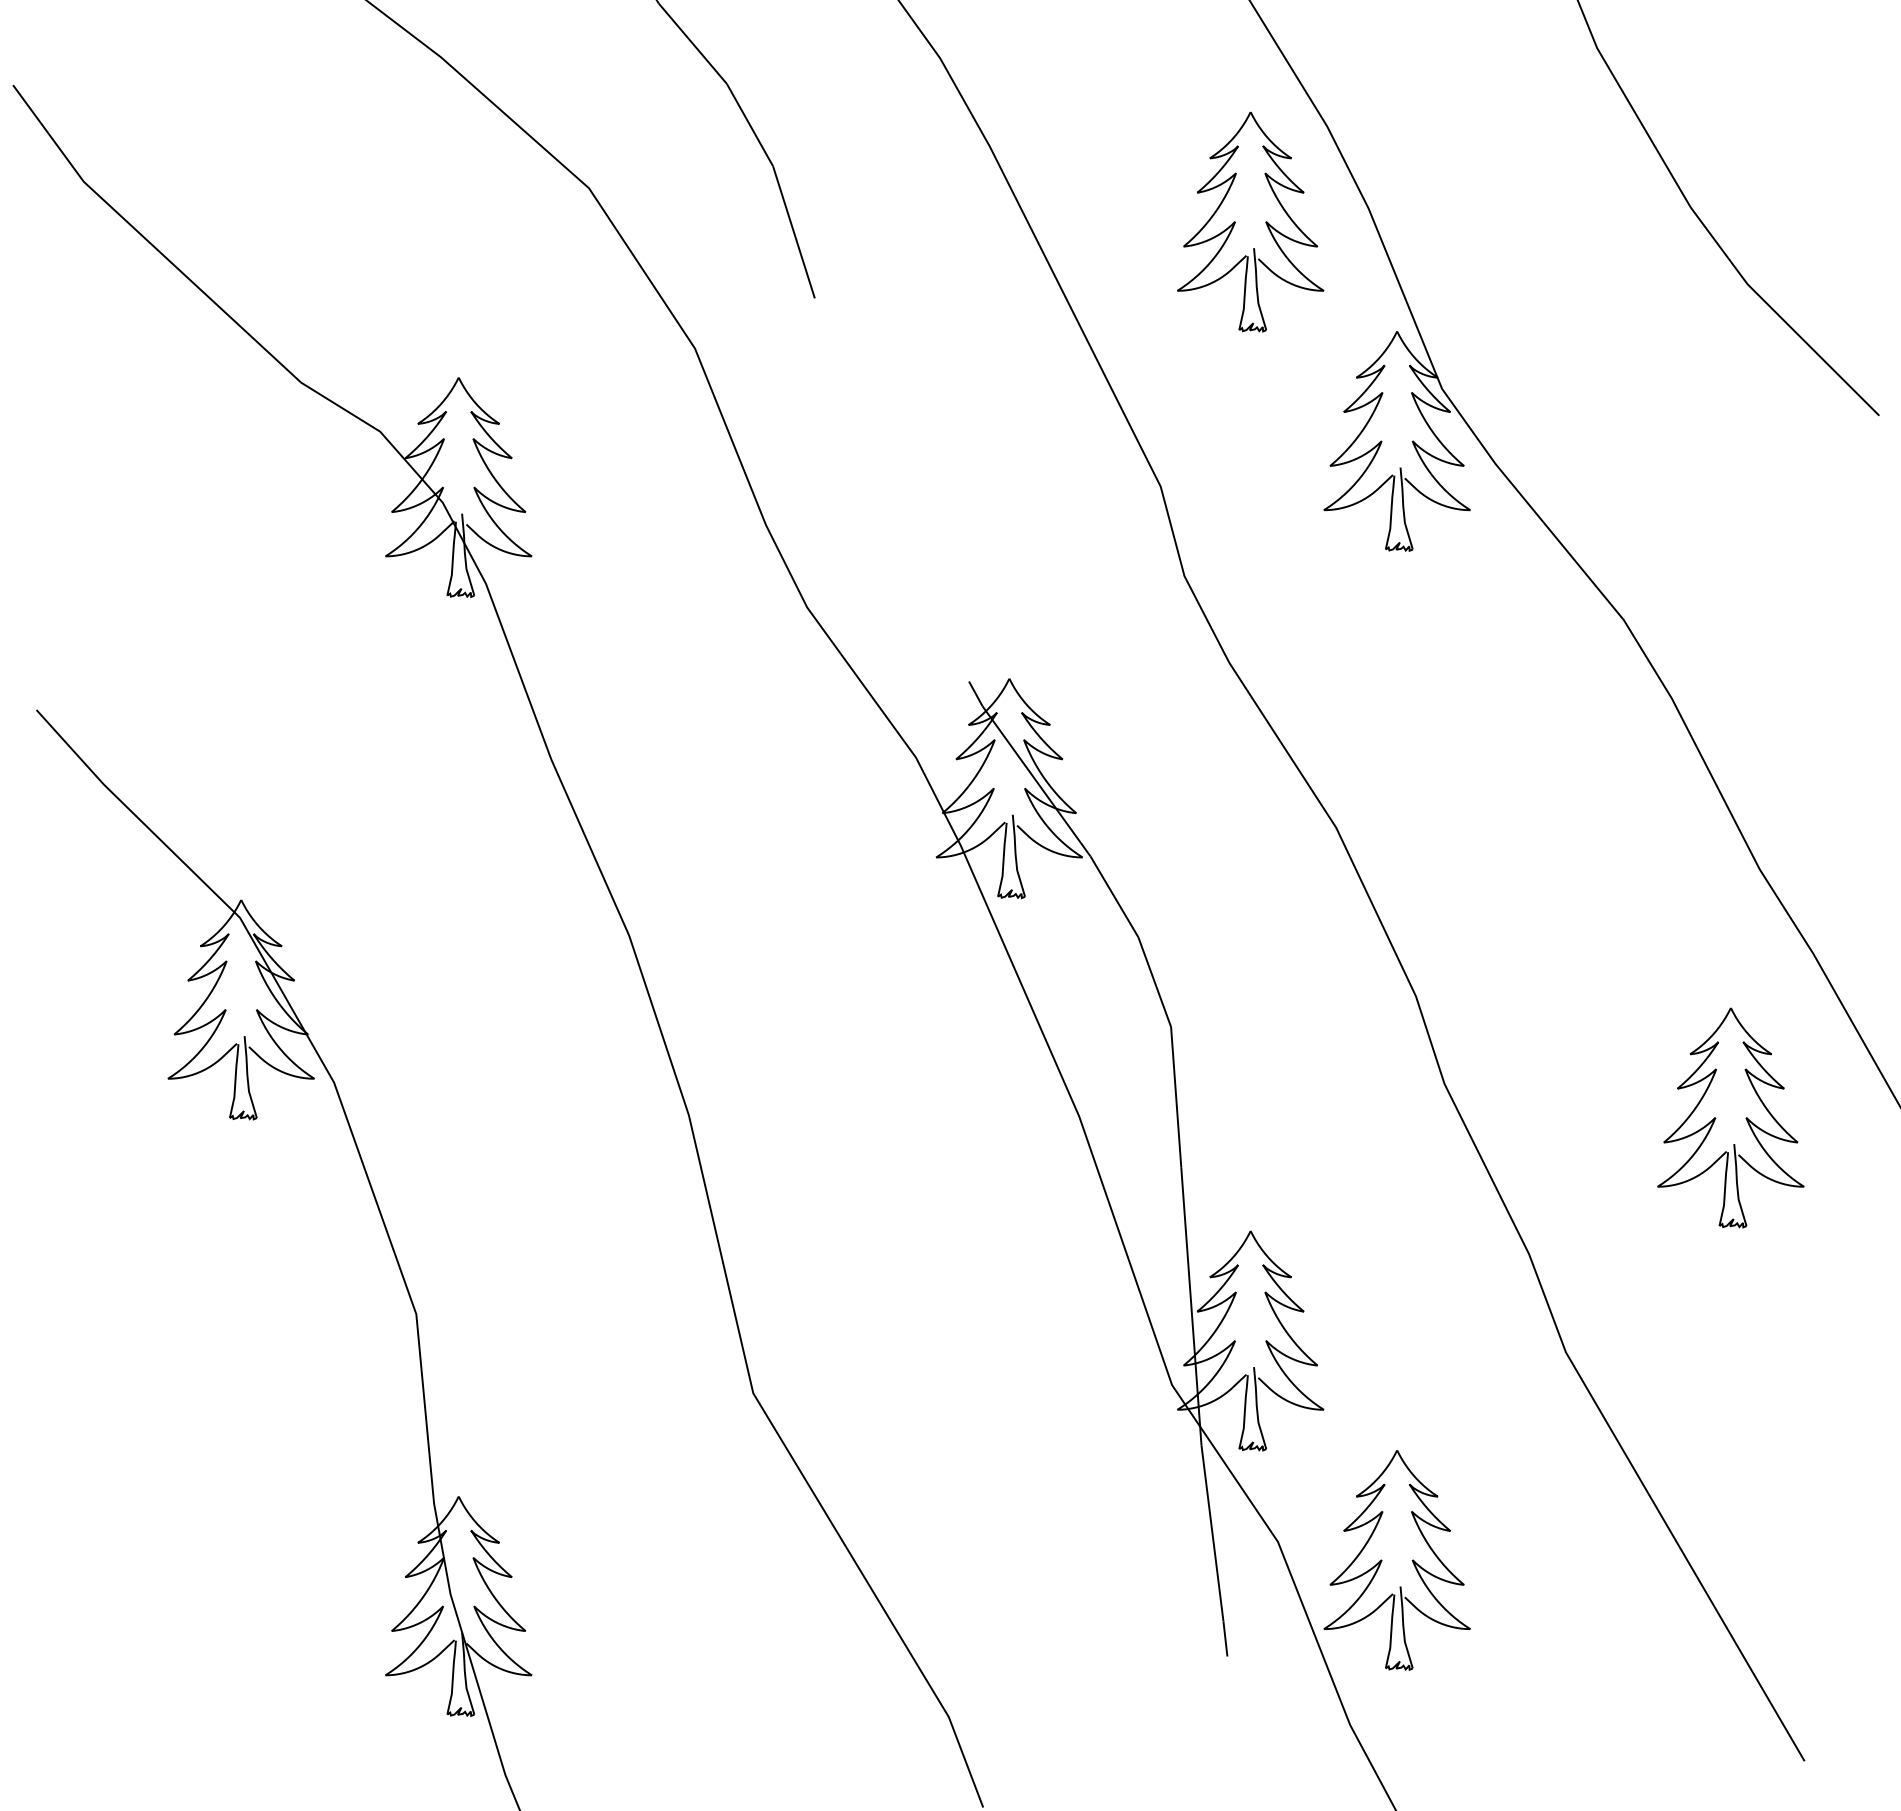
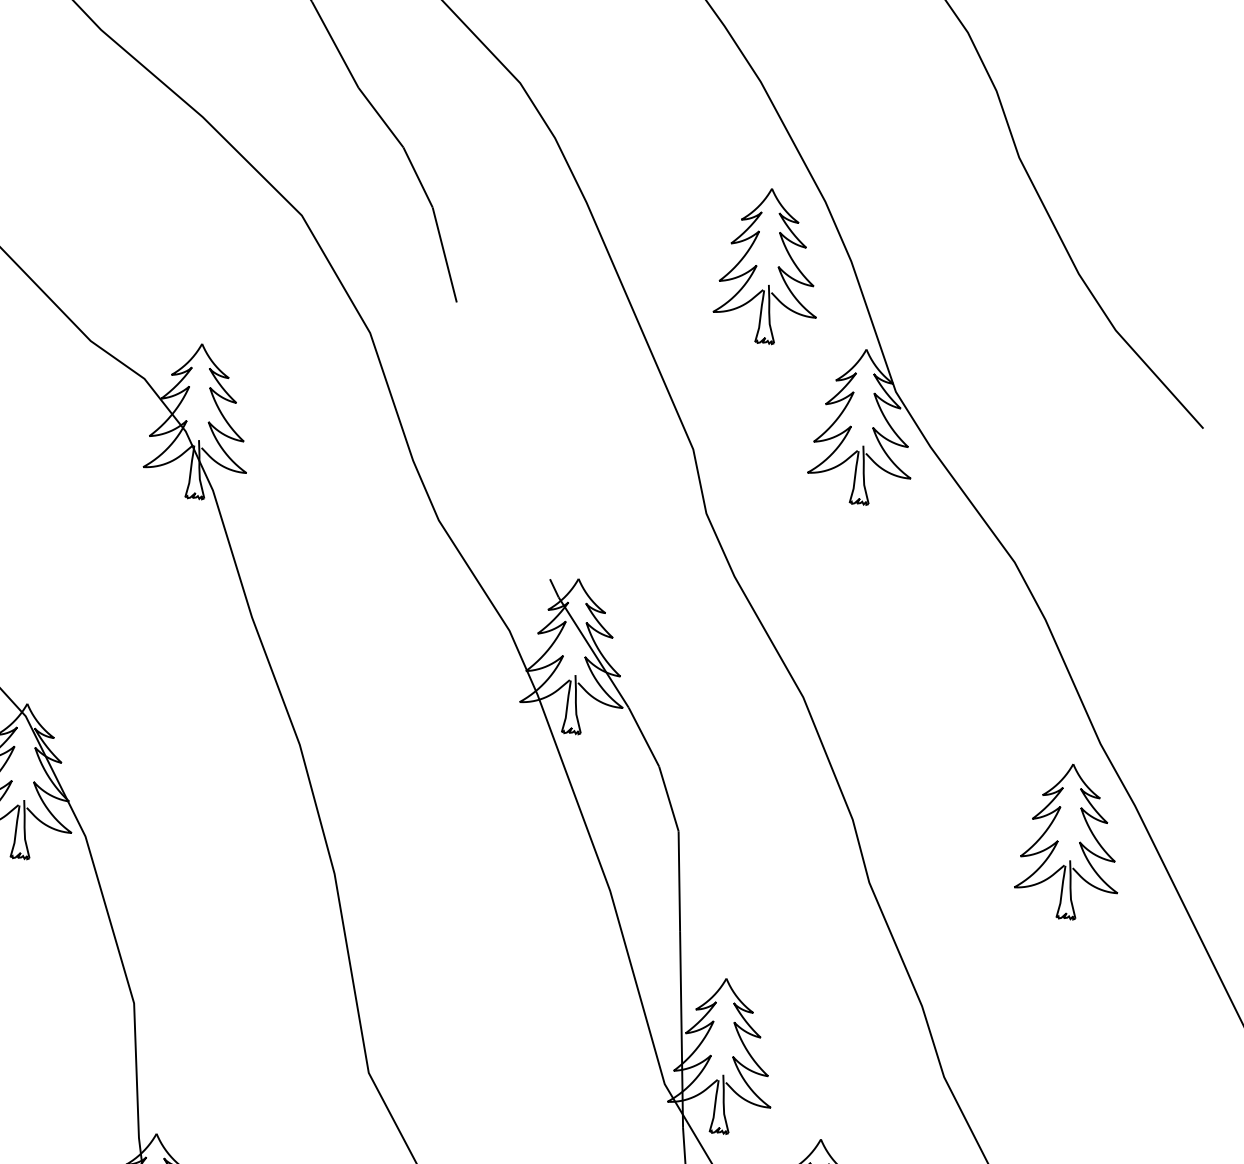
part: (1716, 1118) -> (1058, 841), moved

